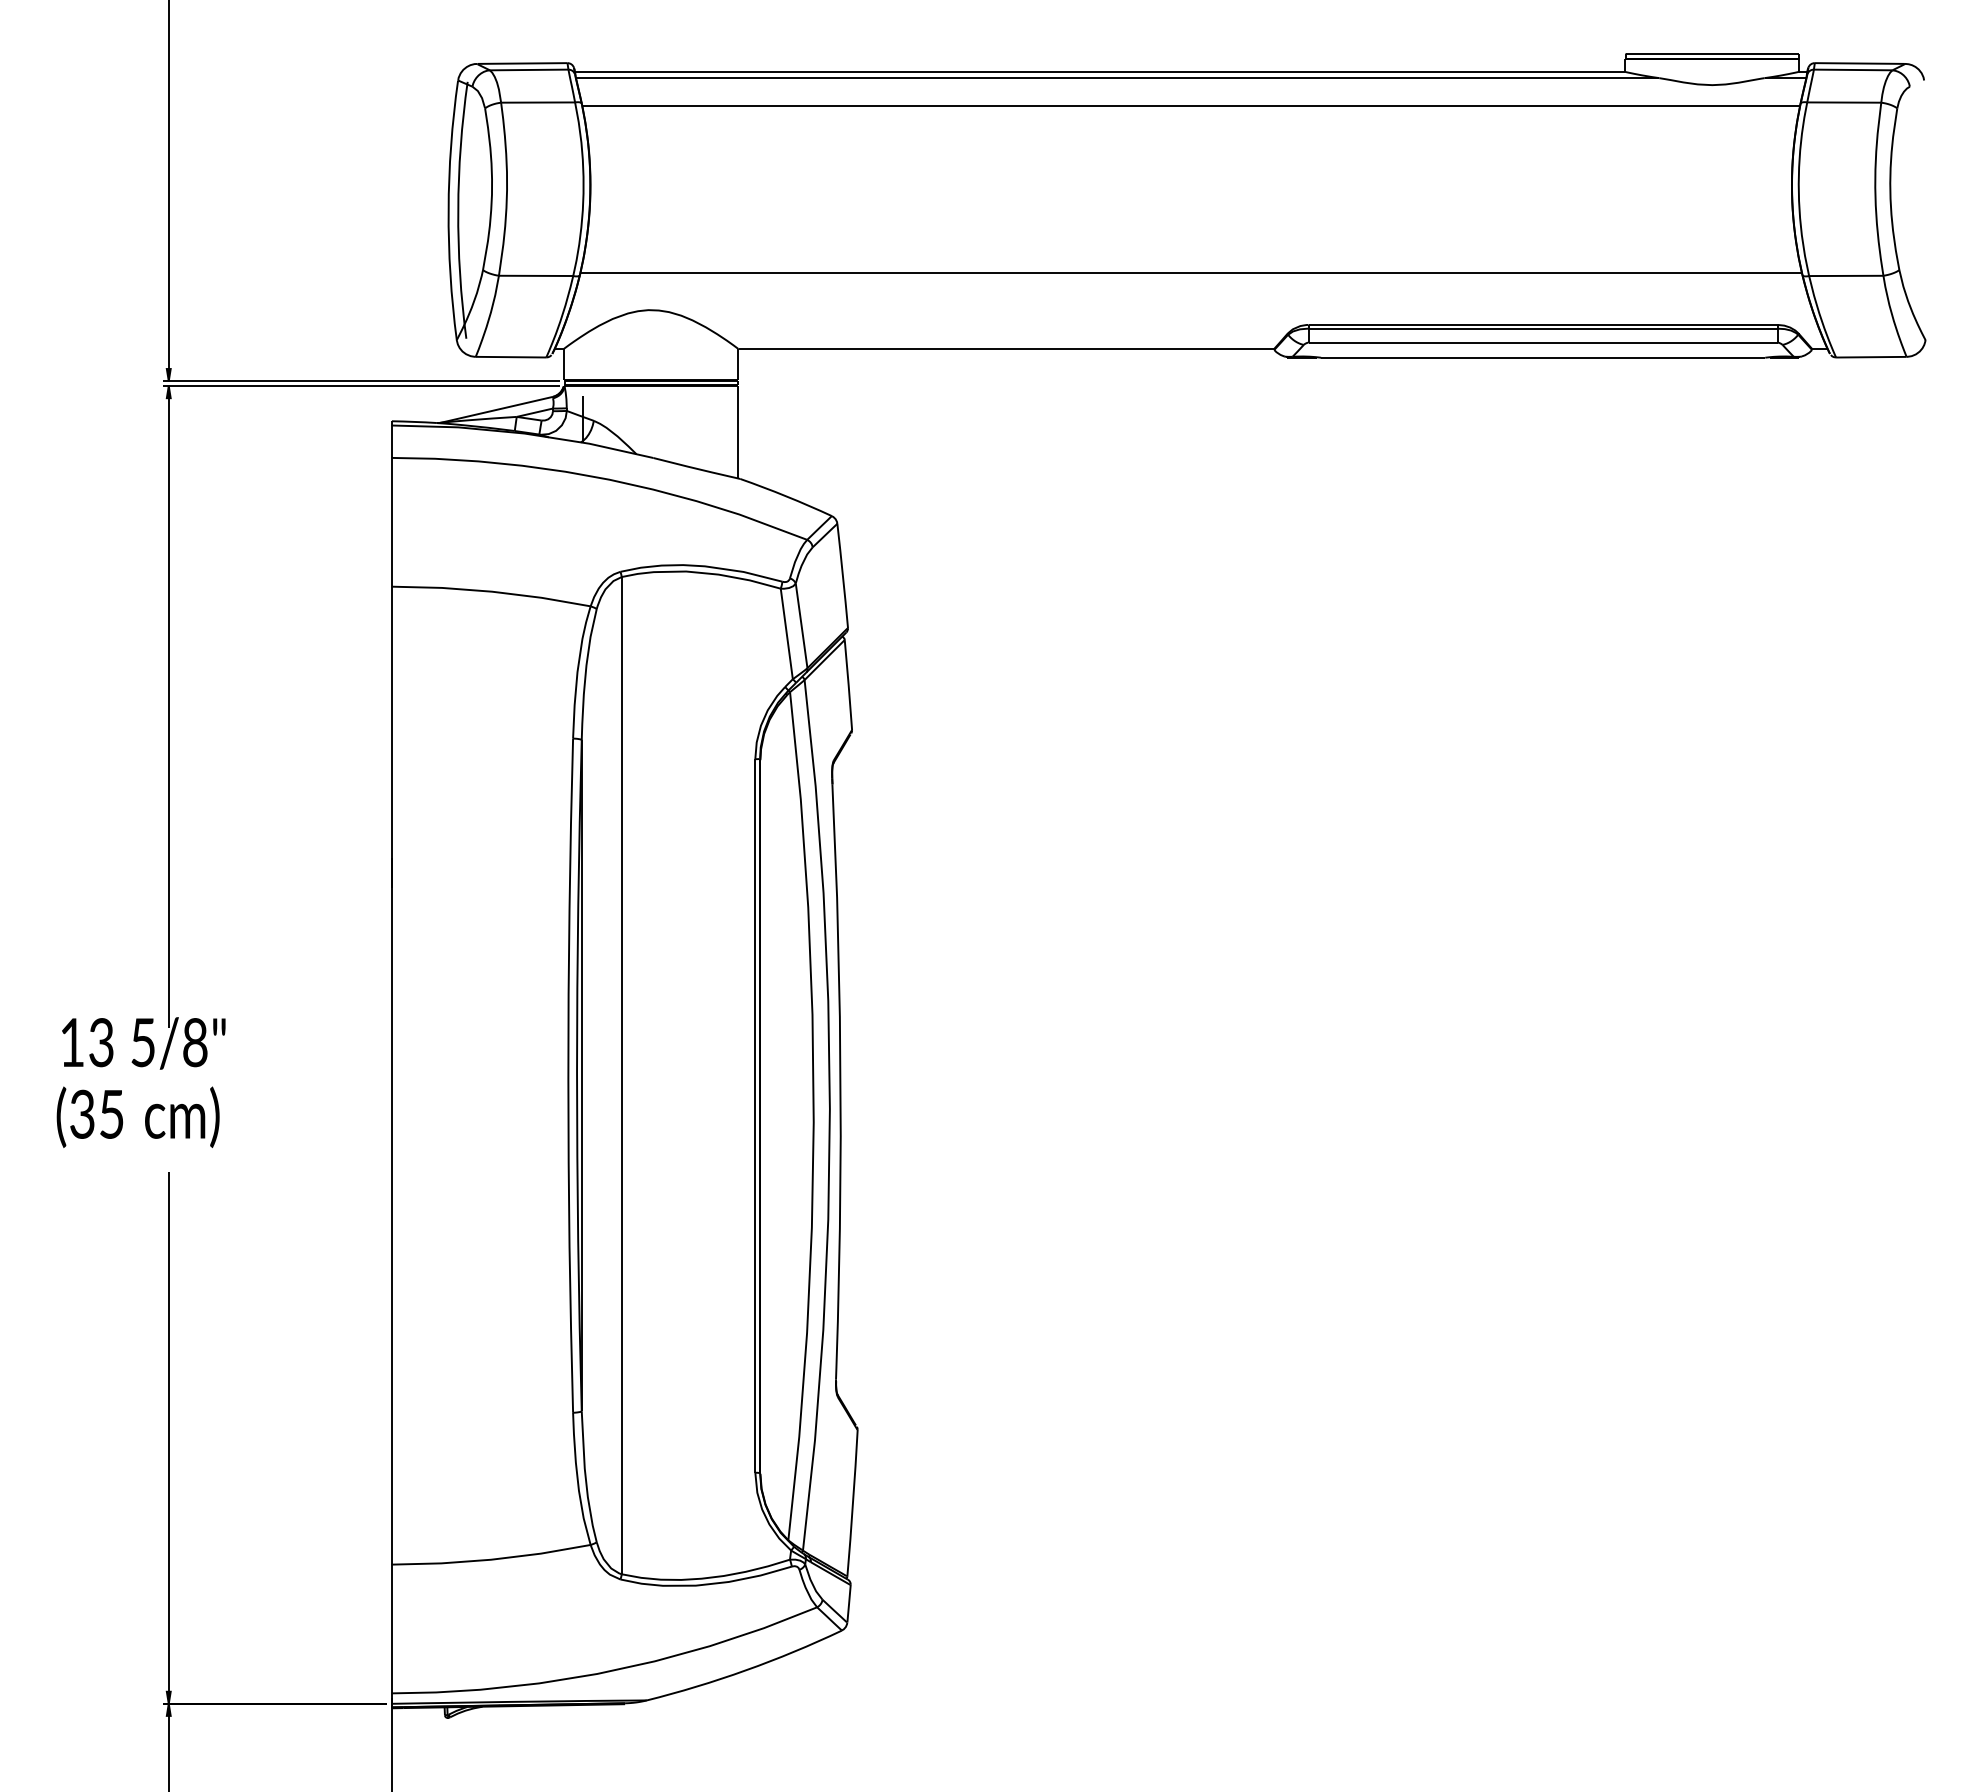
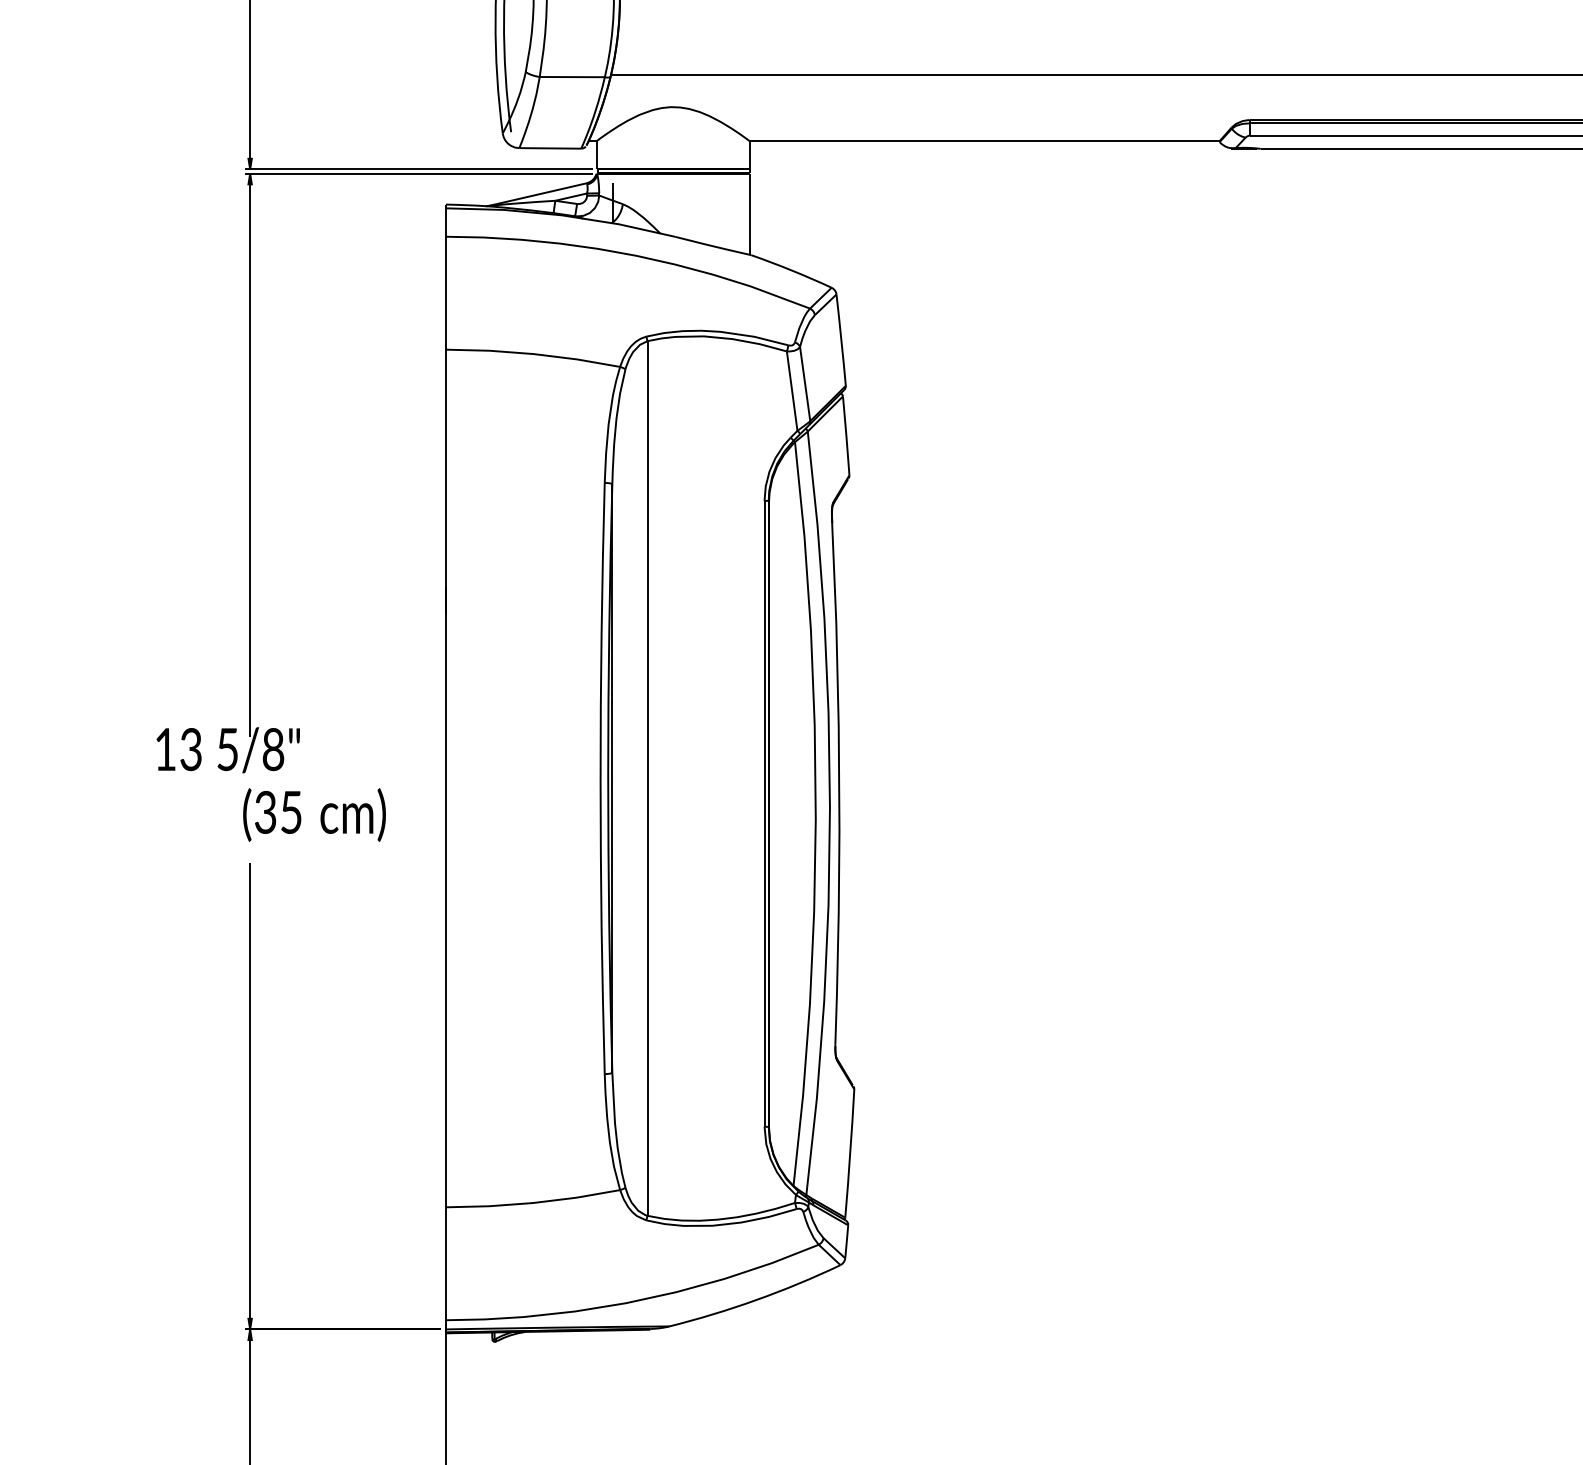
text: (137, 1116) -> (313, 814), moved

